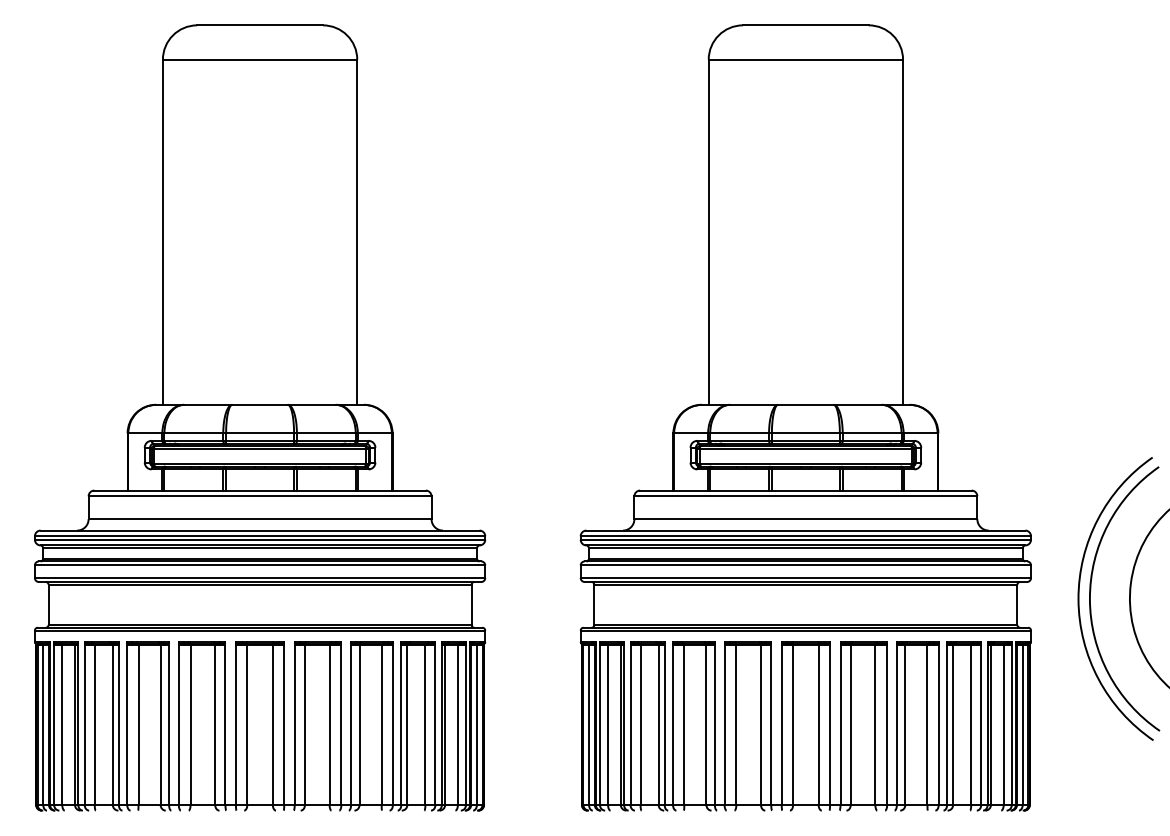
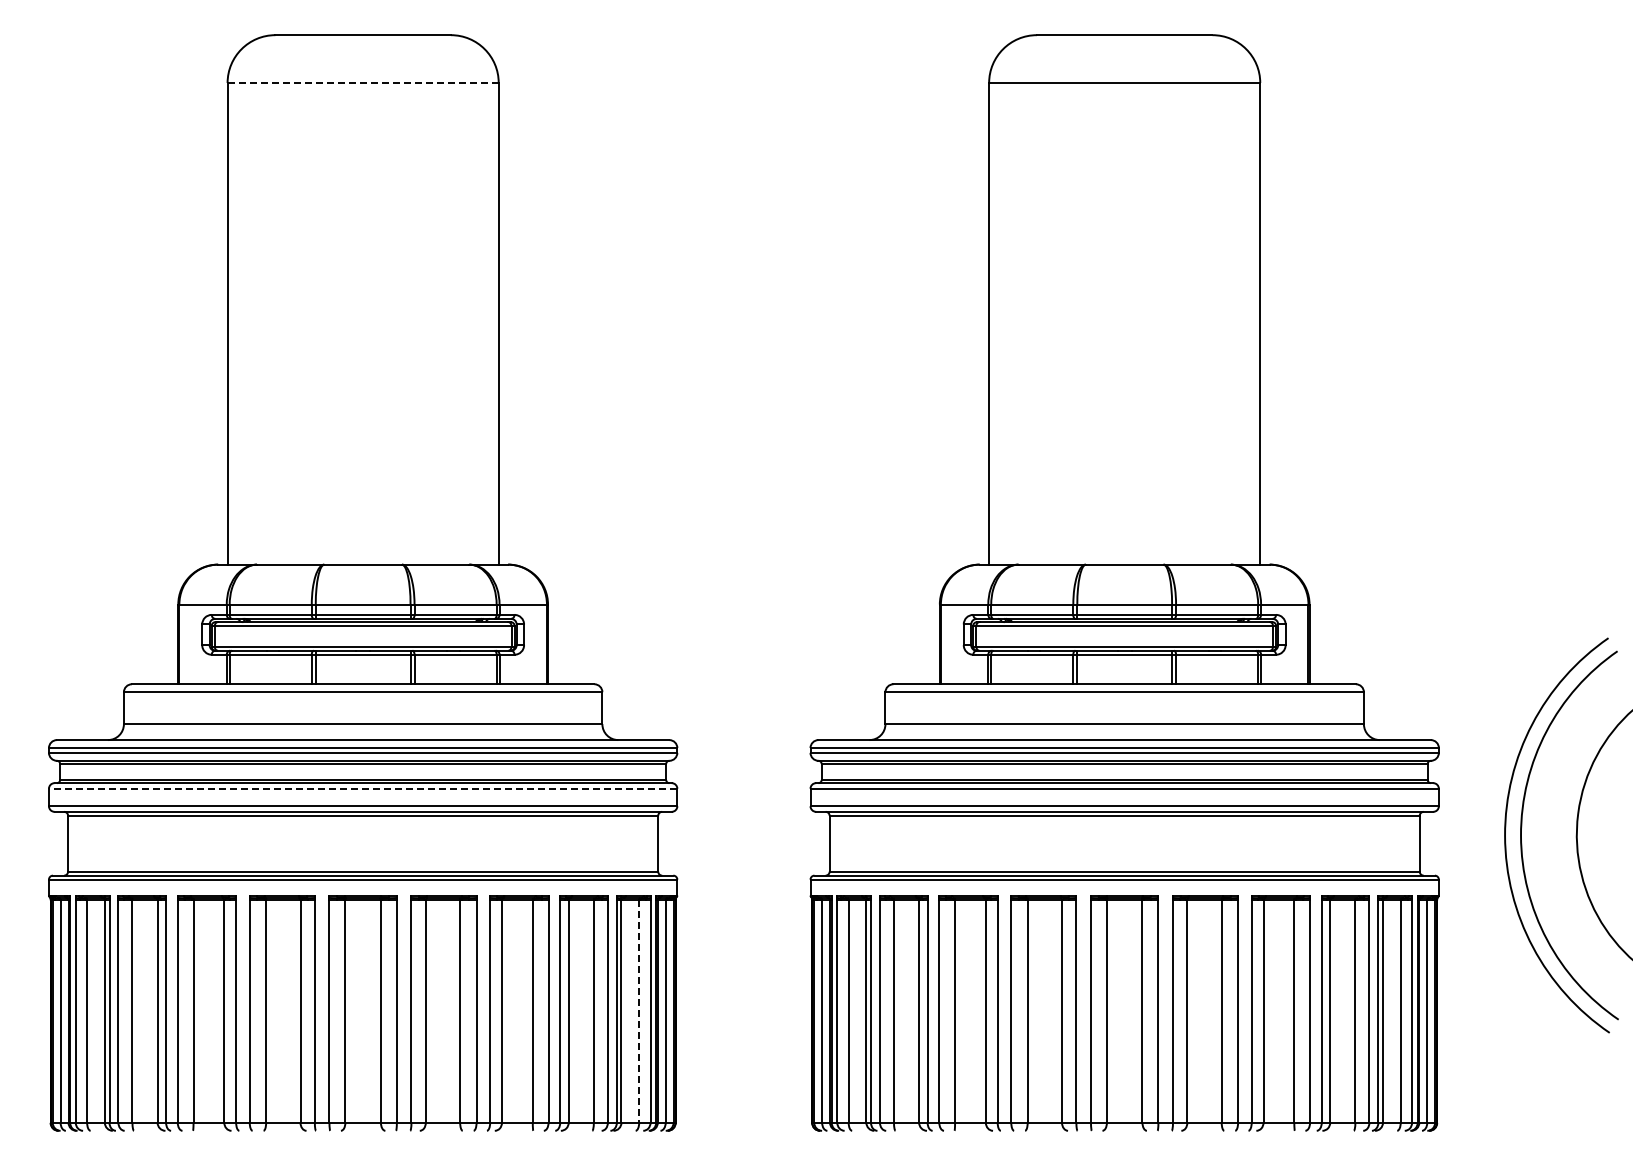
line: (260, 60) -> (363, 83), solid -> dashed
line: (259, 565) -> (362, 788), solid -> dashed
line: (458, 725) -> (639, 1012), solid -> dashed

